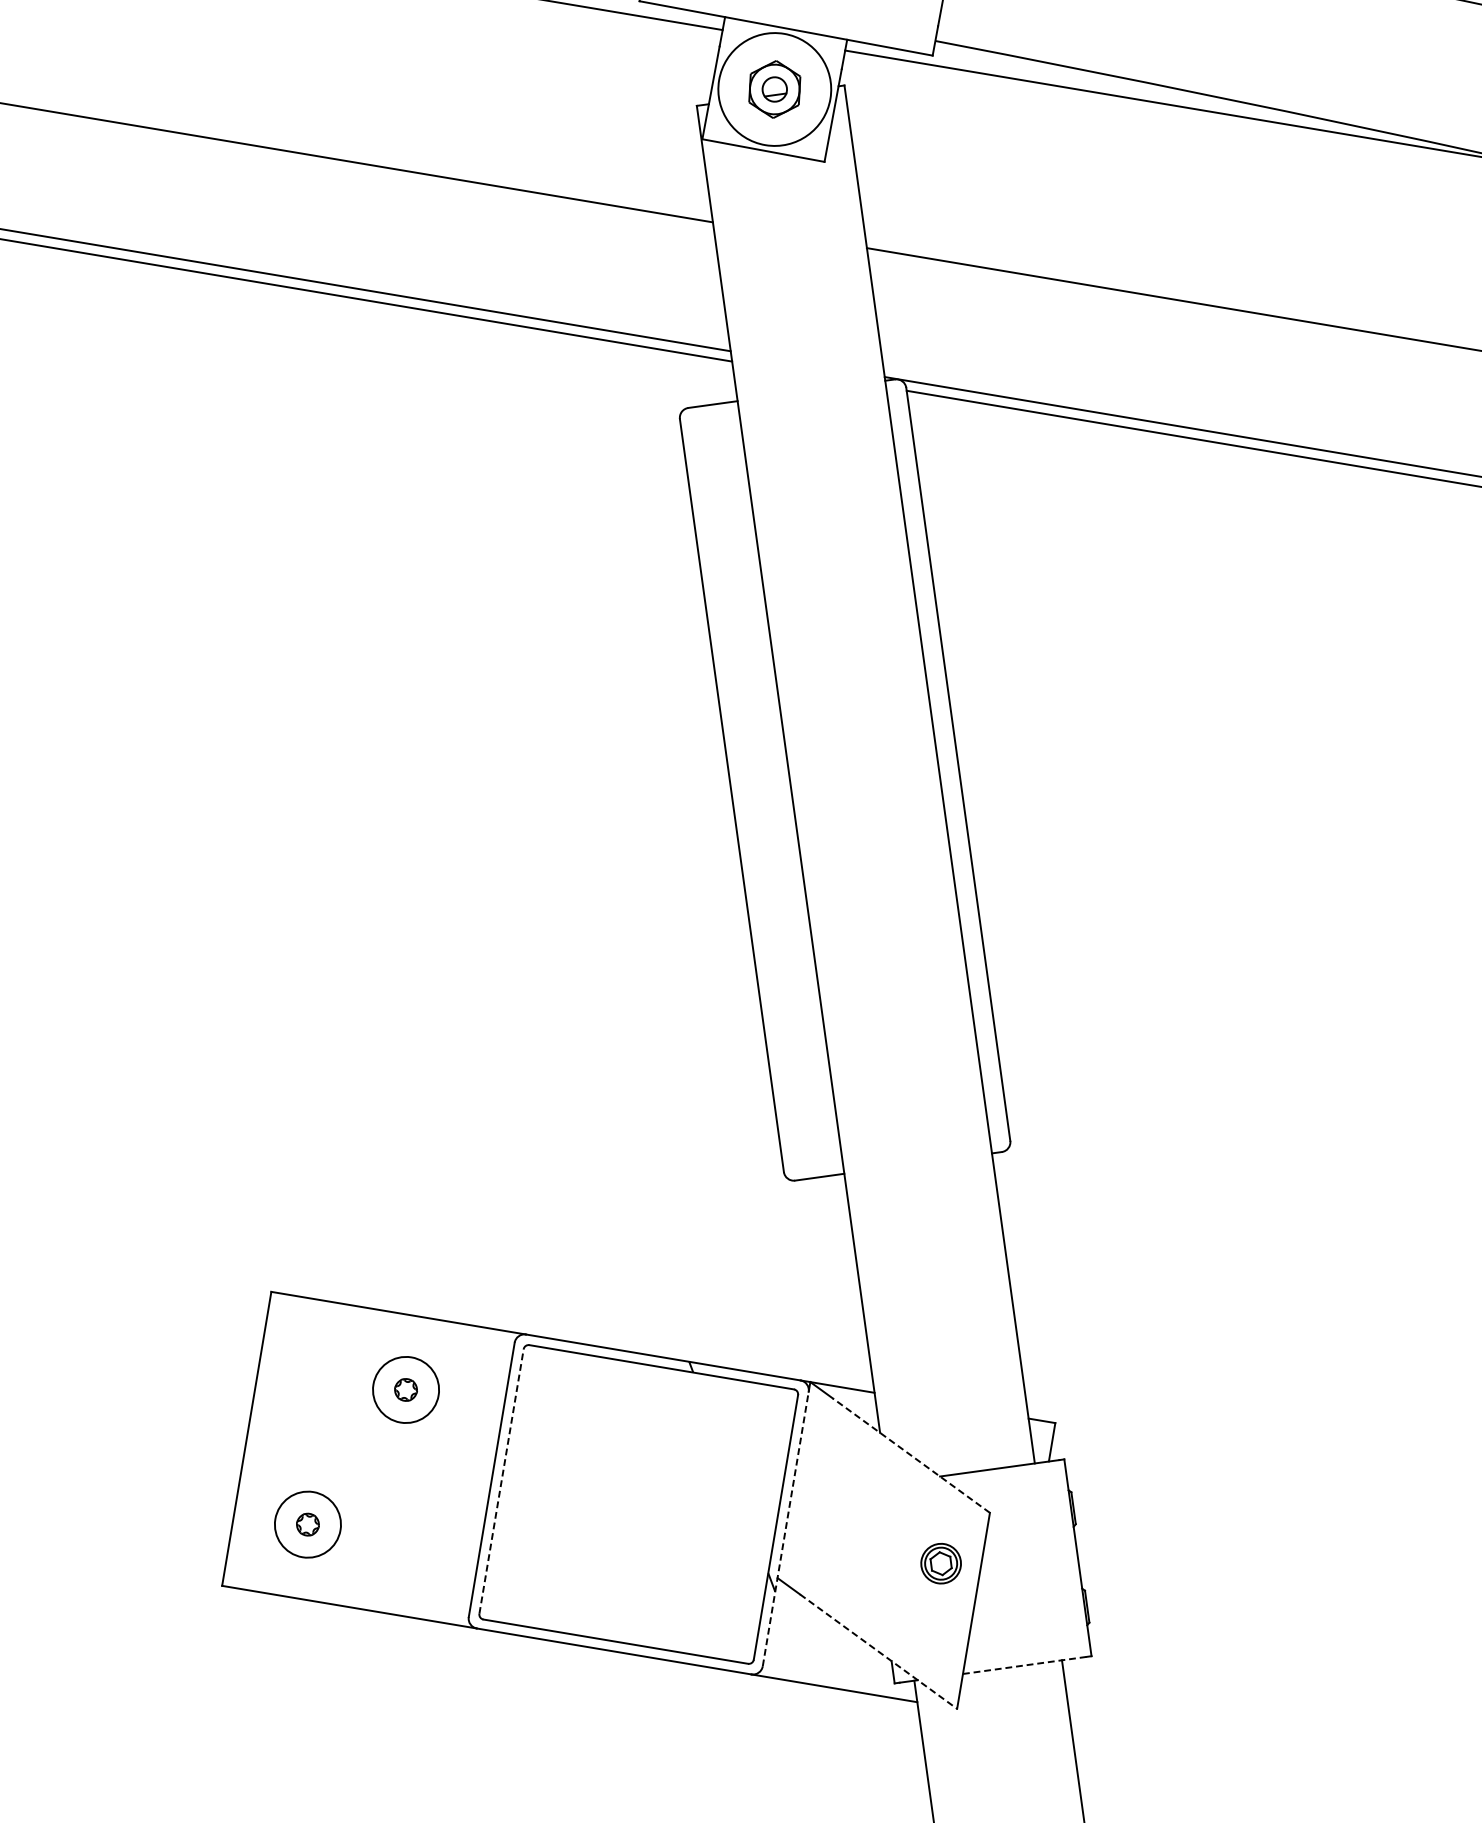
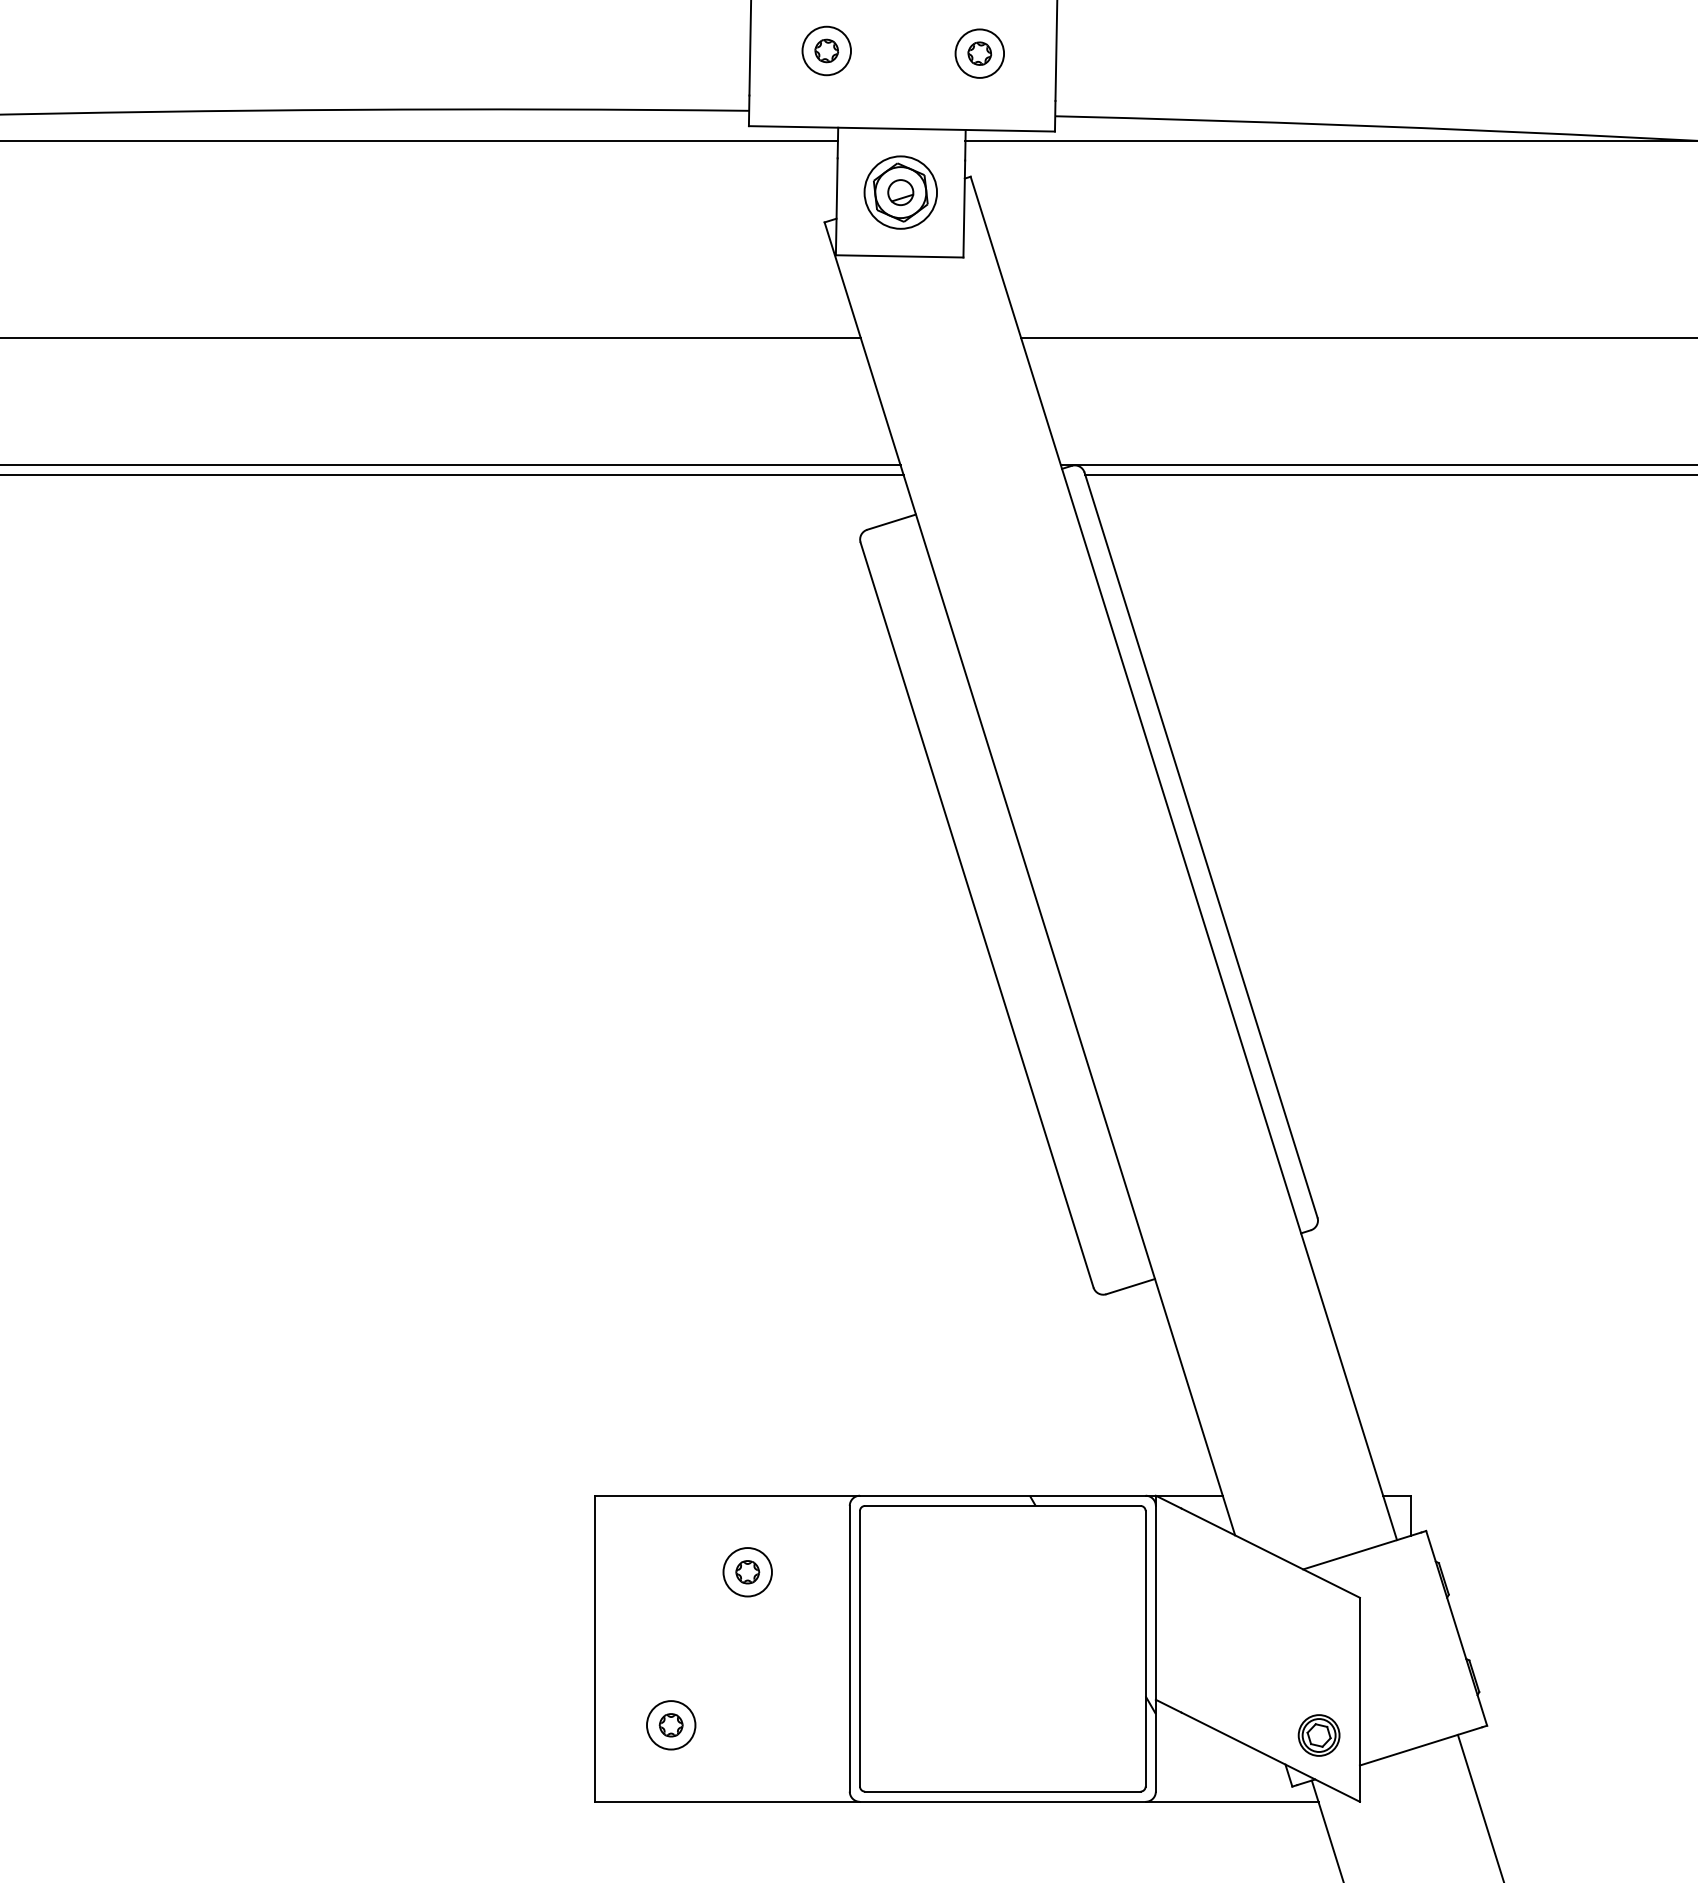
circle: (774, 89) -> (900, 192), size x0.62
circle: (405, 1390) -> (747, 1572), size x0.71
line: (911, 1455) -> (1270, 1553), dashed -> solid
line: (501, 1481) -> (859, 1648), dashed -> solid
circle: (307, 1524) -> (670, 1725), size x0.71
line: (785, 1528) -> (1155, 1648), dashed -> solid
part: (940, 1563) -> (1318, 1735), moved
line: (878, 1651) -> (1270, 1757), dashed -> solid
line: (1025, 1665) -> (1421, 1746), dashed -> solid

